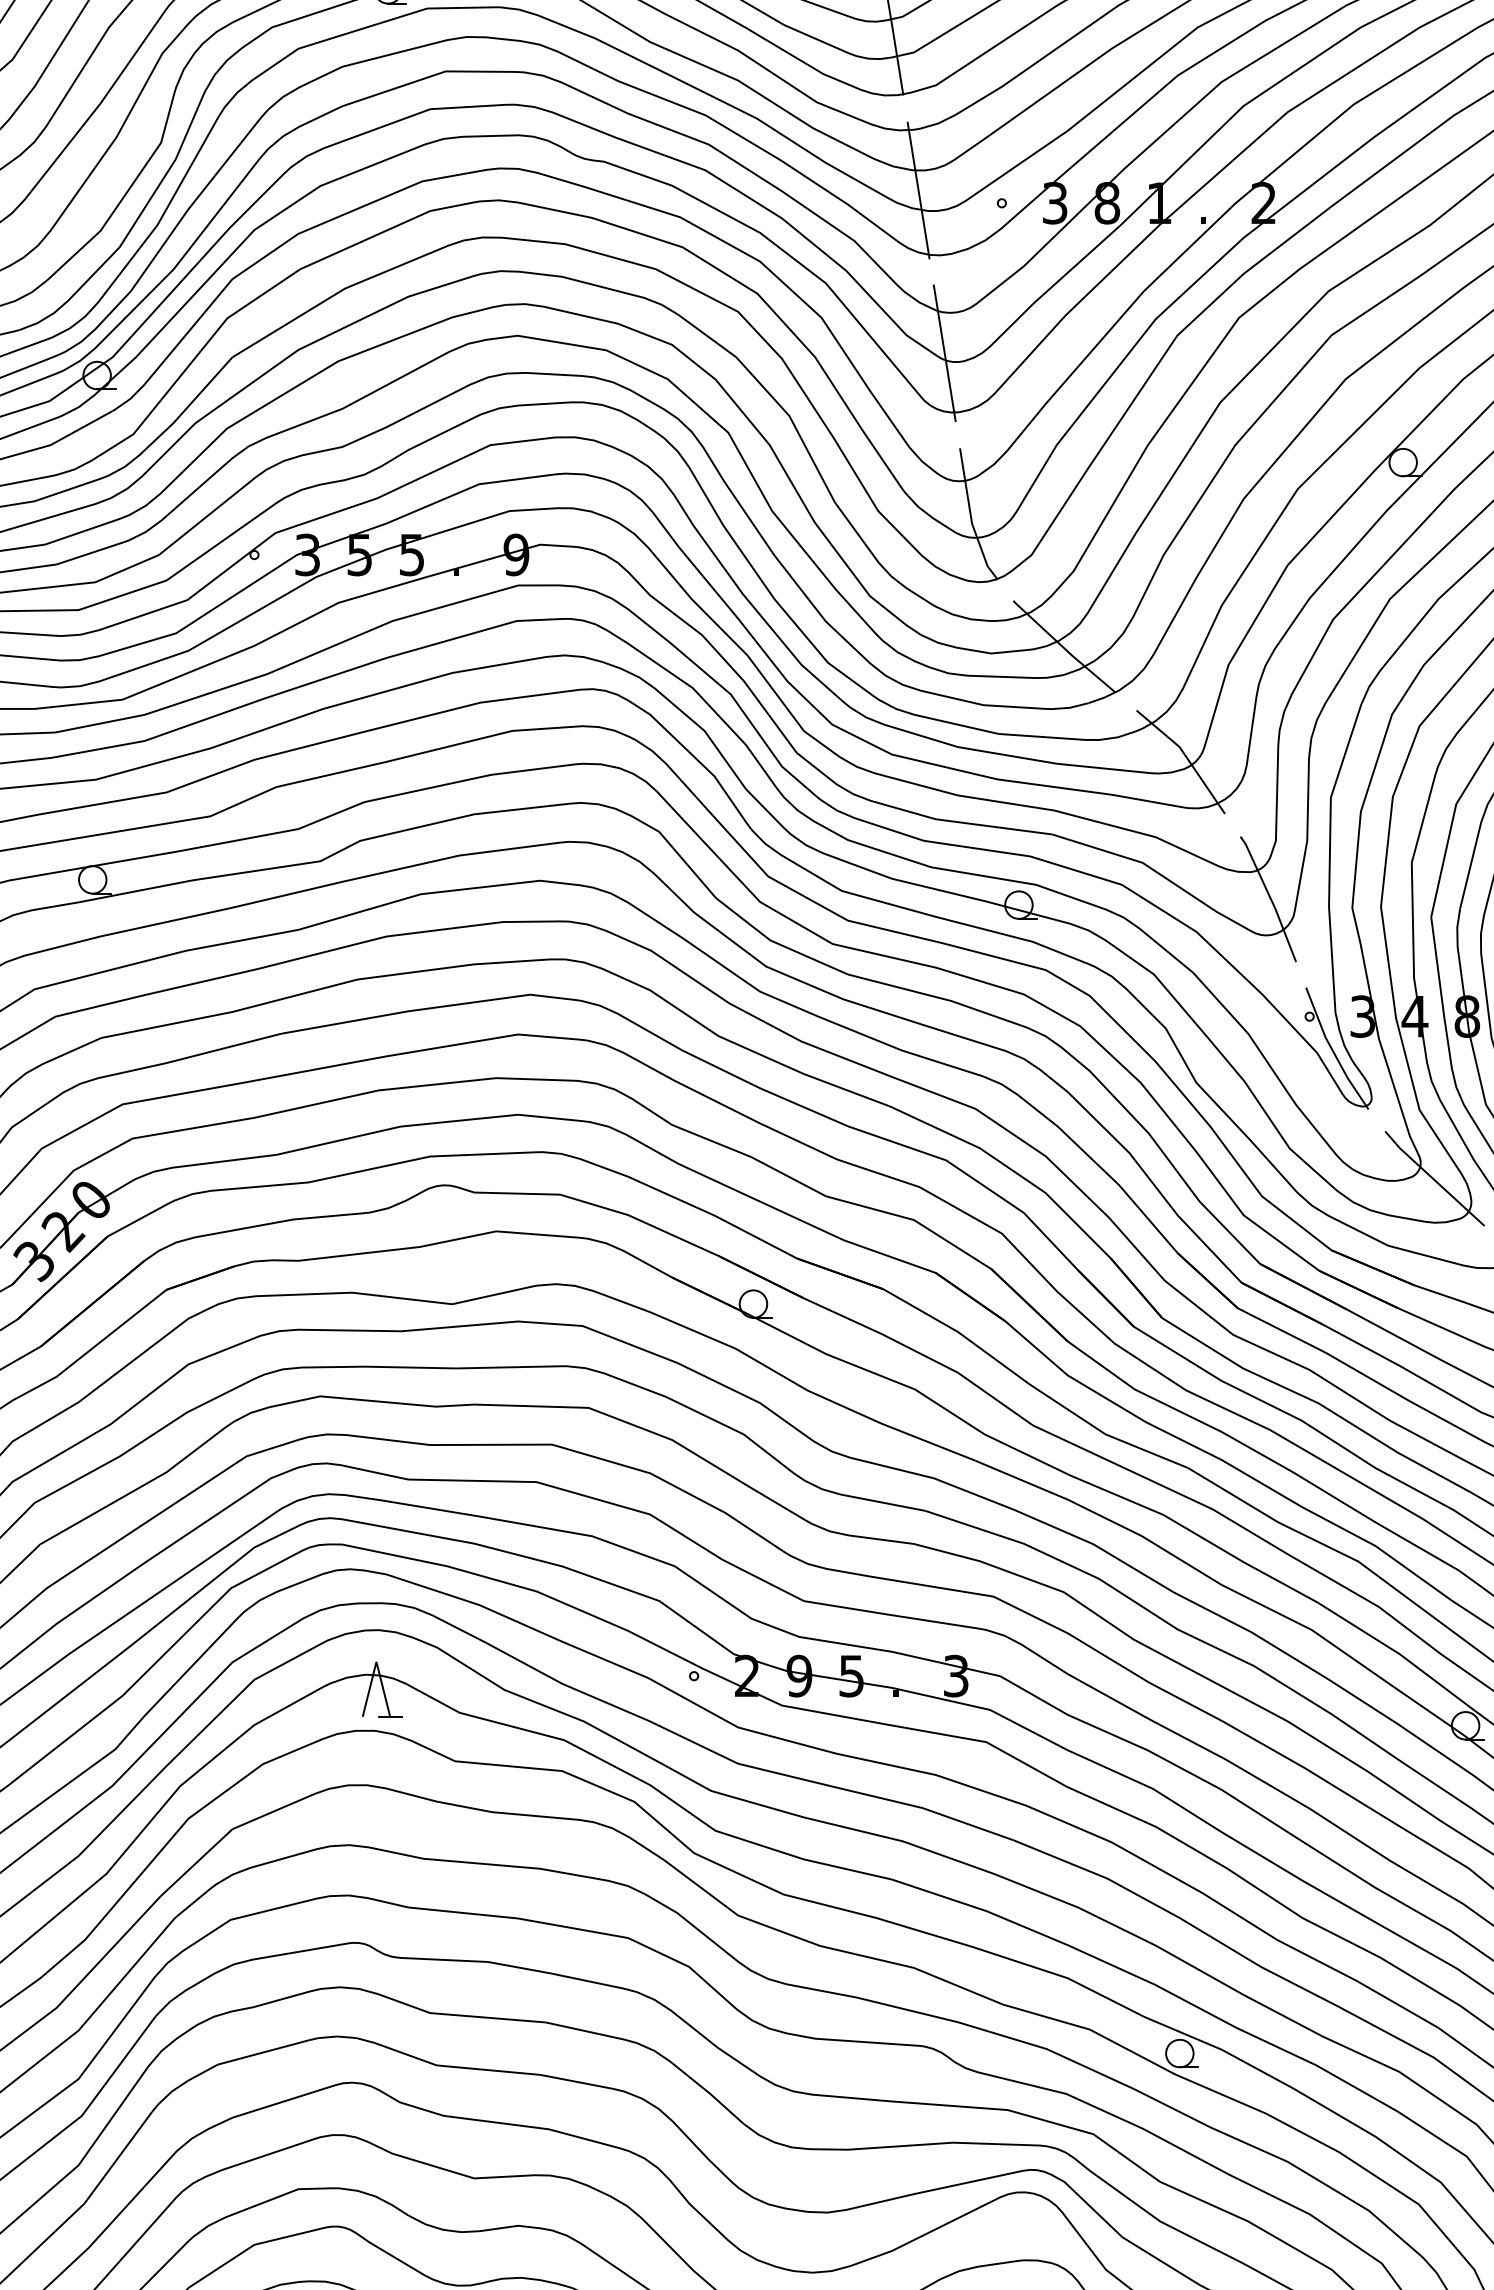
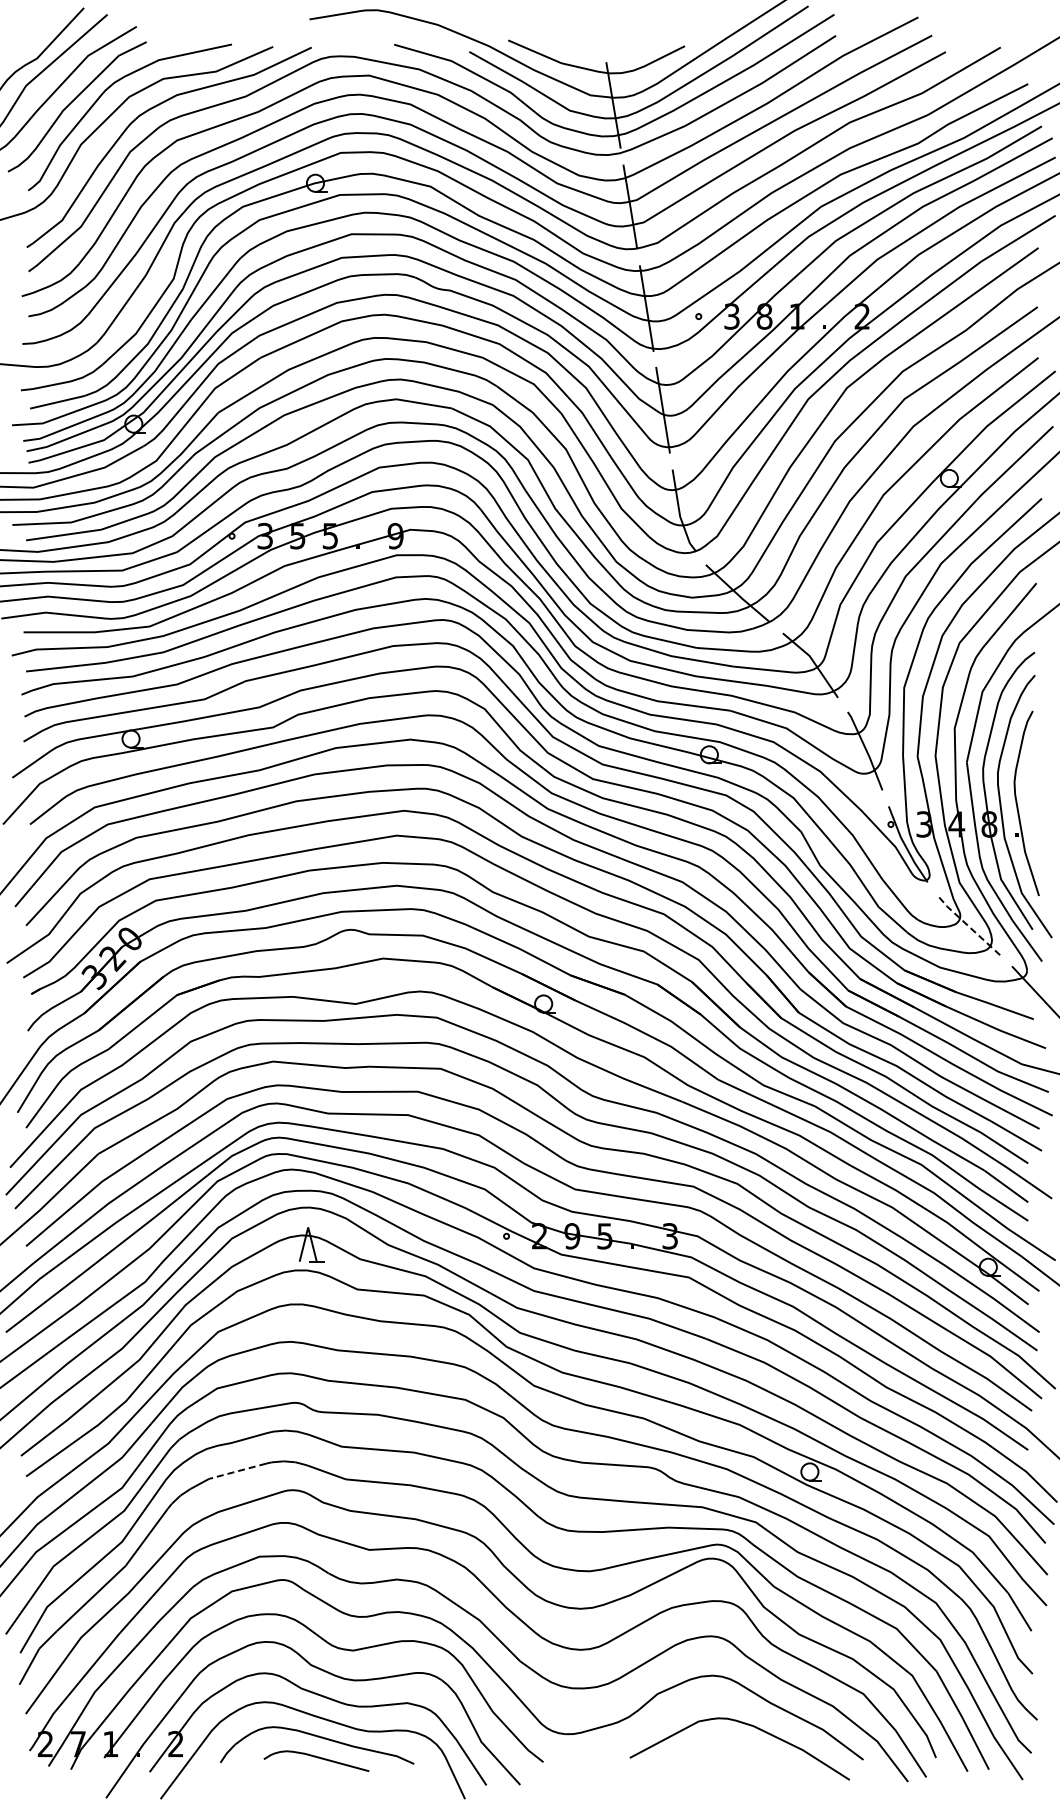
line: (1432, 1178) -> (967, 925), solid -> dashed
line: (263, 2052) -> (237, 1471), solid -> dashed

